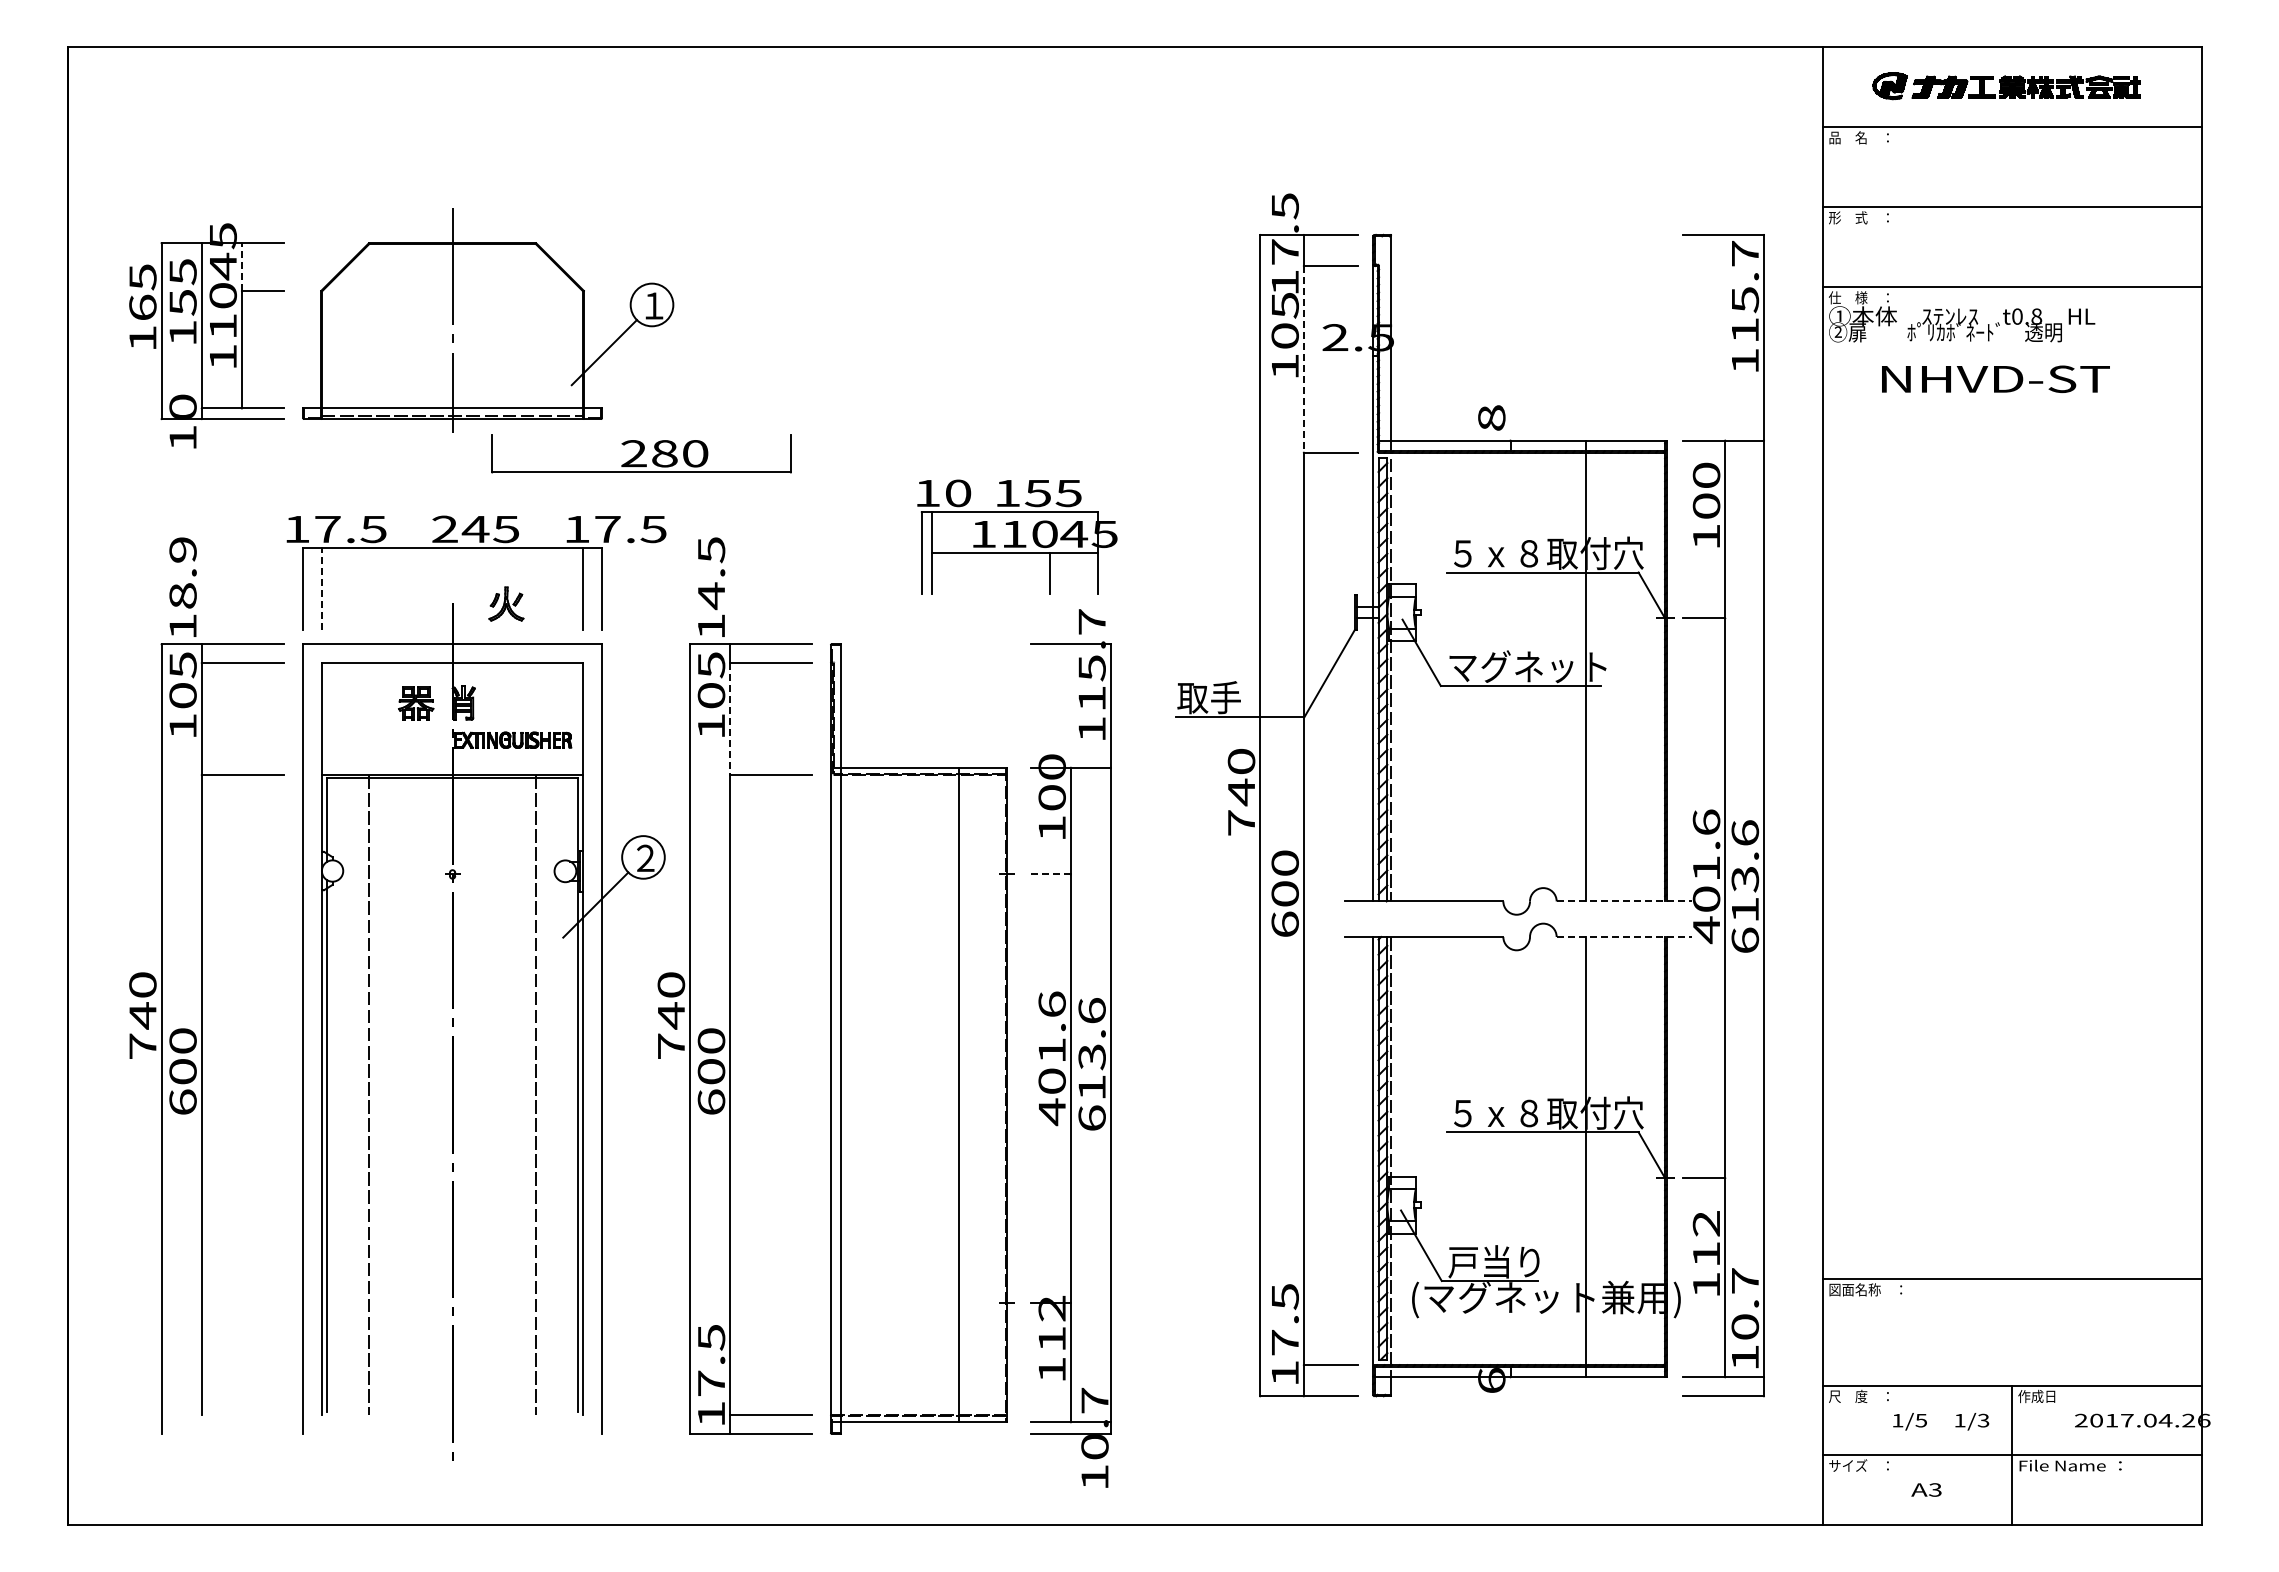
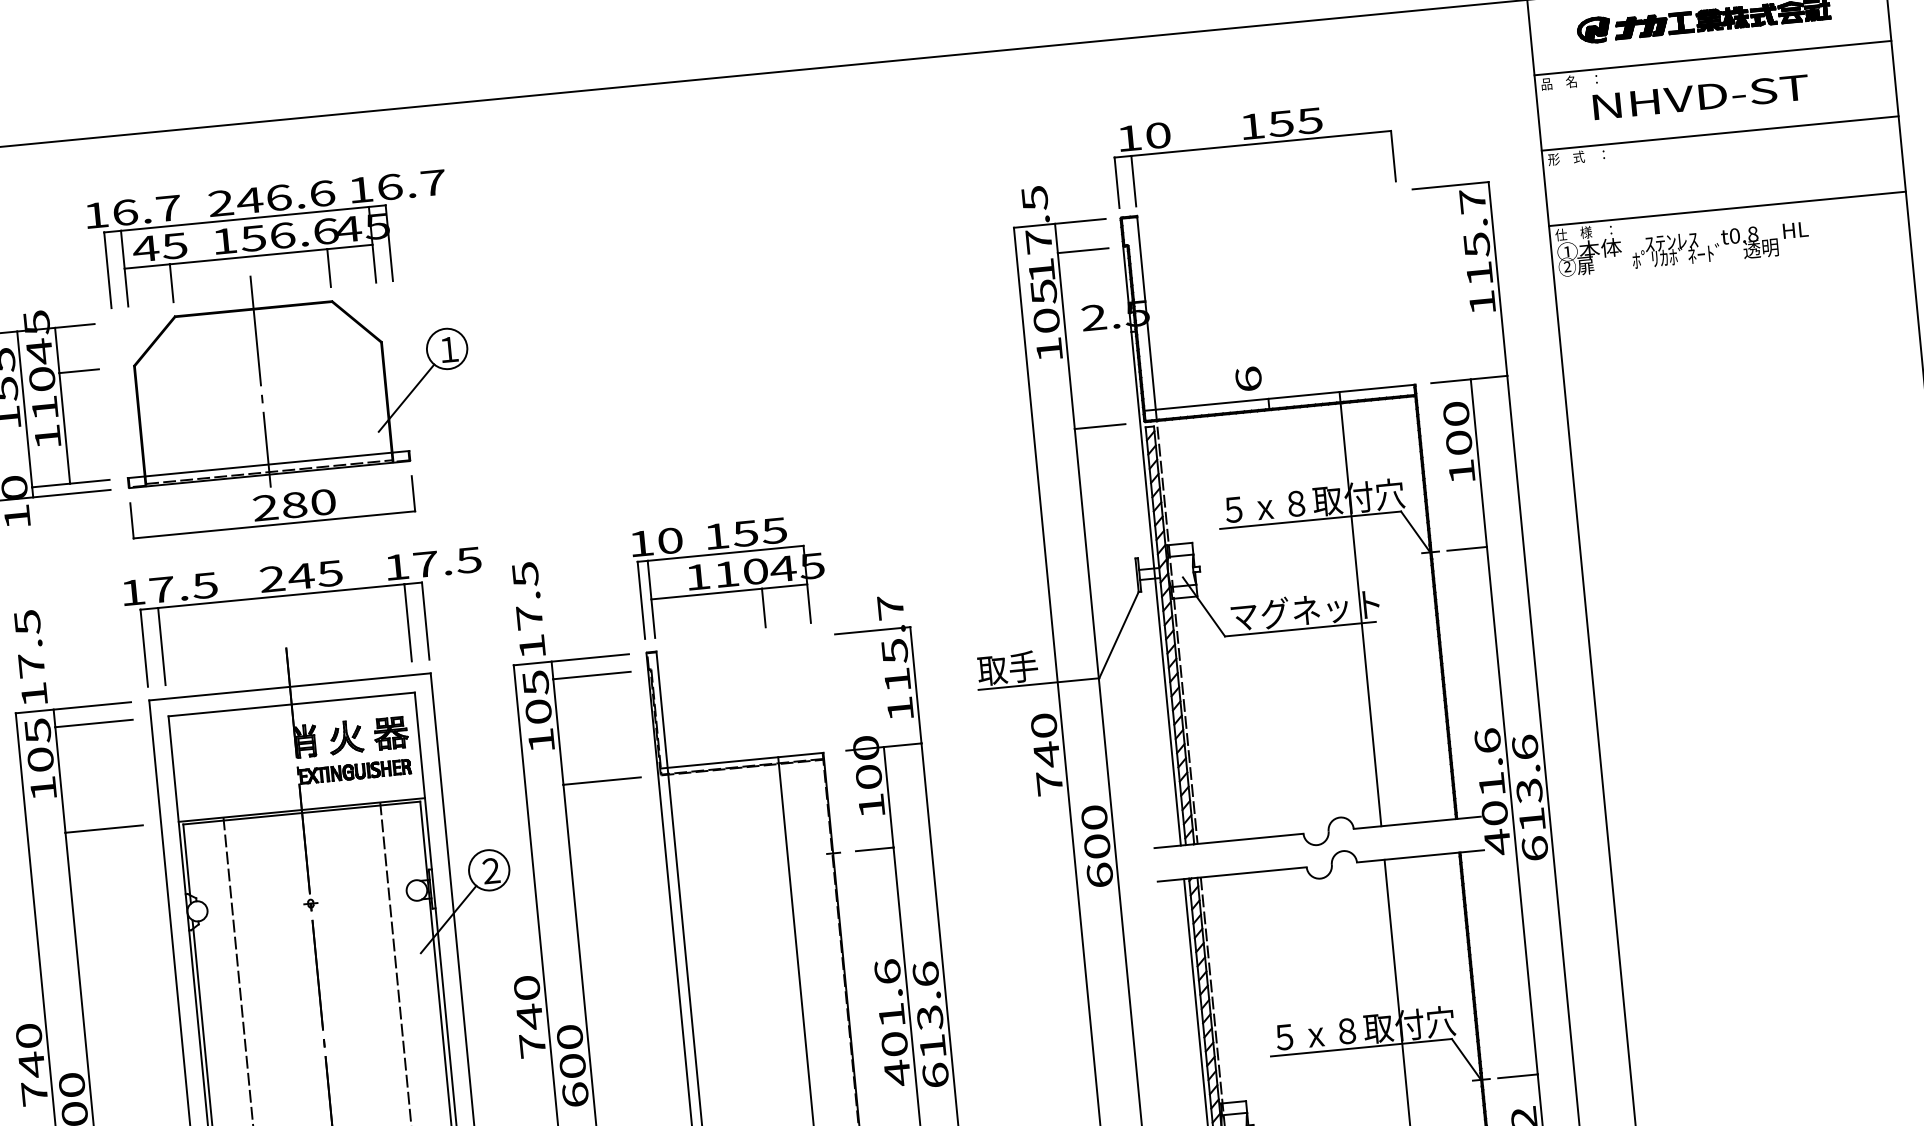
part: (476, 171) -> (269, 239), added
part: (1519, 171) -> (1252, 144), added
line: (241, 266) -> (56, 349), dashed -> solid
line: (1303, 359) -> (1066, 341), dashed -> solid
text: (1995, 378) -> (1700, 96), moved
text: (1491, 417) -> (1248, 378), 8 -> 6
part: (641, 453) -> (272, 507), moved
part: (1017, 536) -> (730, 576), moved
text: (182, 572) -> (28, 643), 18.9 -> 17.5
line: (321, 588) -> (161, 646), dashed -> solid
text: (711, 596) -> (529, 618), 14.5 -> 17.5
part: (506, 603) -> (346, 736), moved
part: (416, 703) -> (391, 733), moved
line: (730, 719) -> (558, 732), dashed -> solid
line: (1050, 874) -> (874, 849), dashed -> solid
line: (1624, 901) -> (1417, 822), dashed -> solid
line: (1624, 936) -> (1420, 855), dashed -> solid

